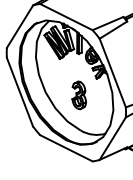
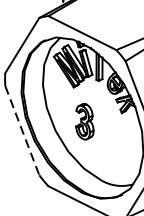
line: (20, 92) -> (22, 130), solid -> dashed
part: (78, 95) -> (83, 121), moved

